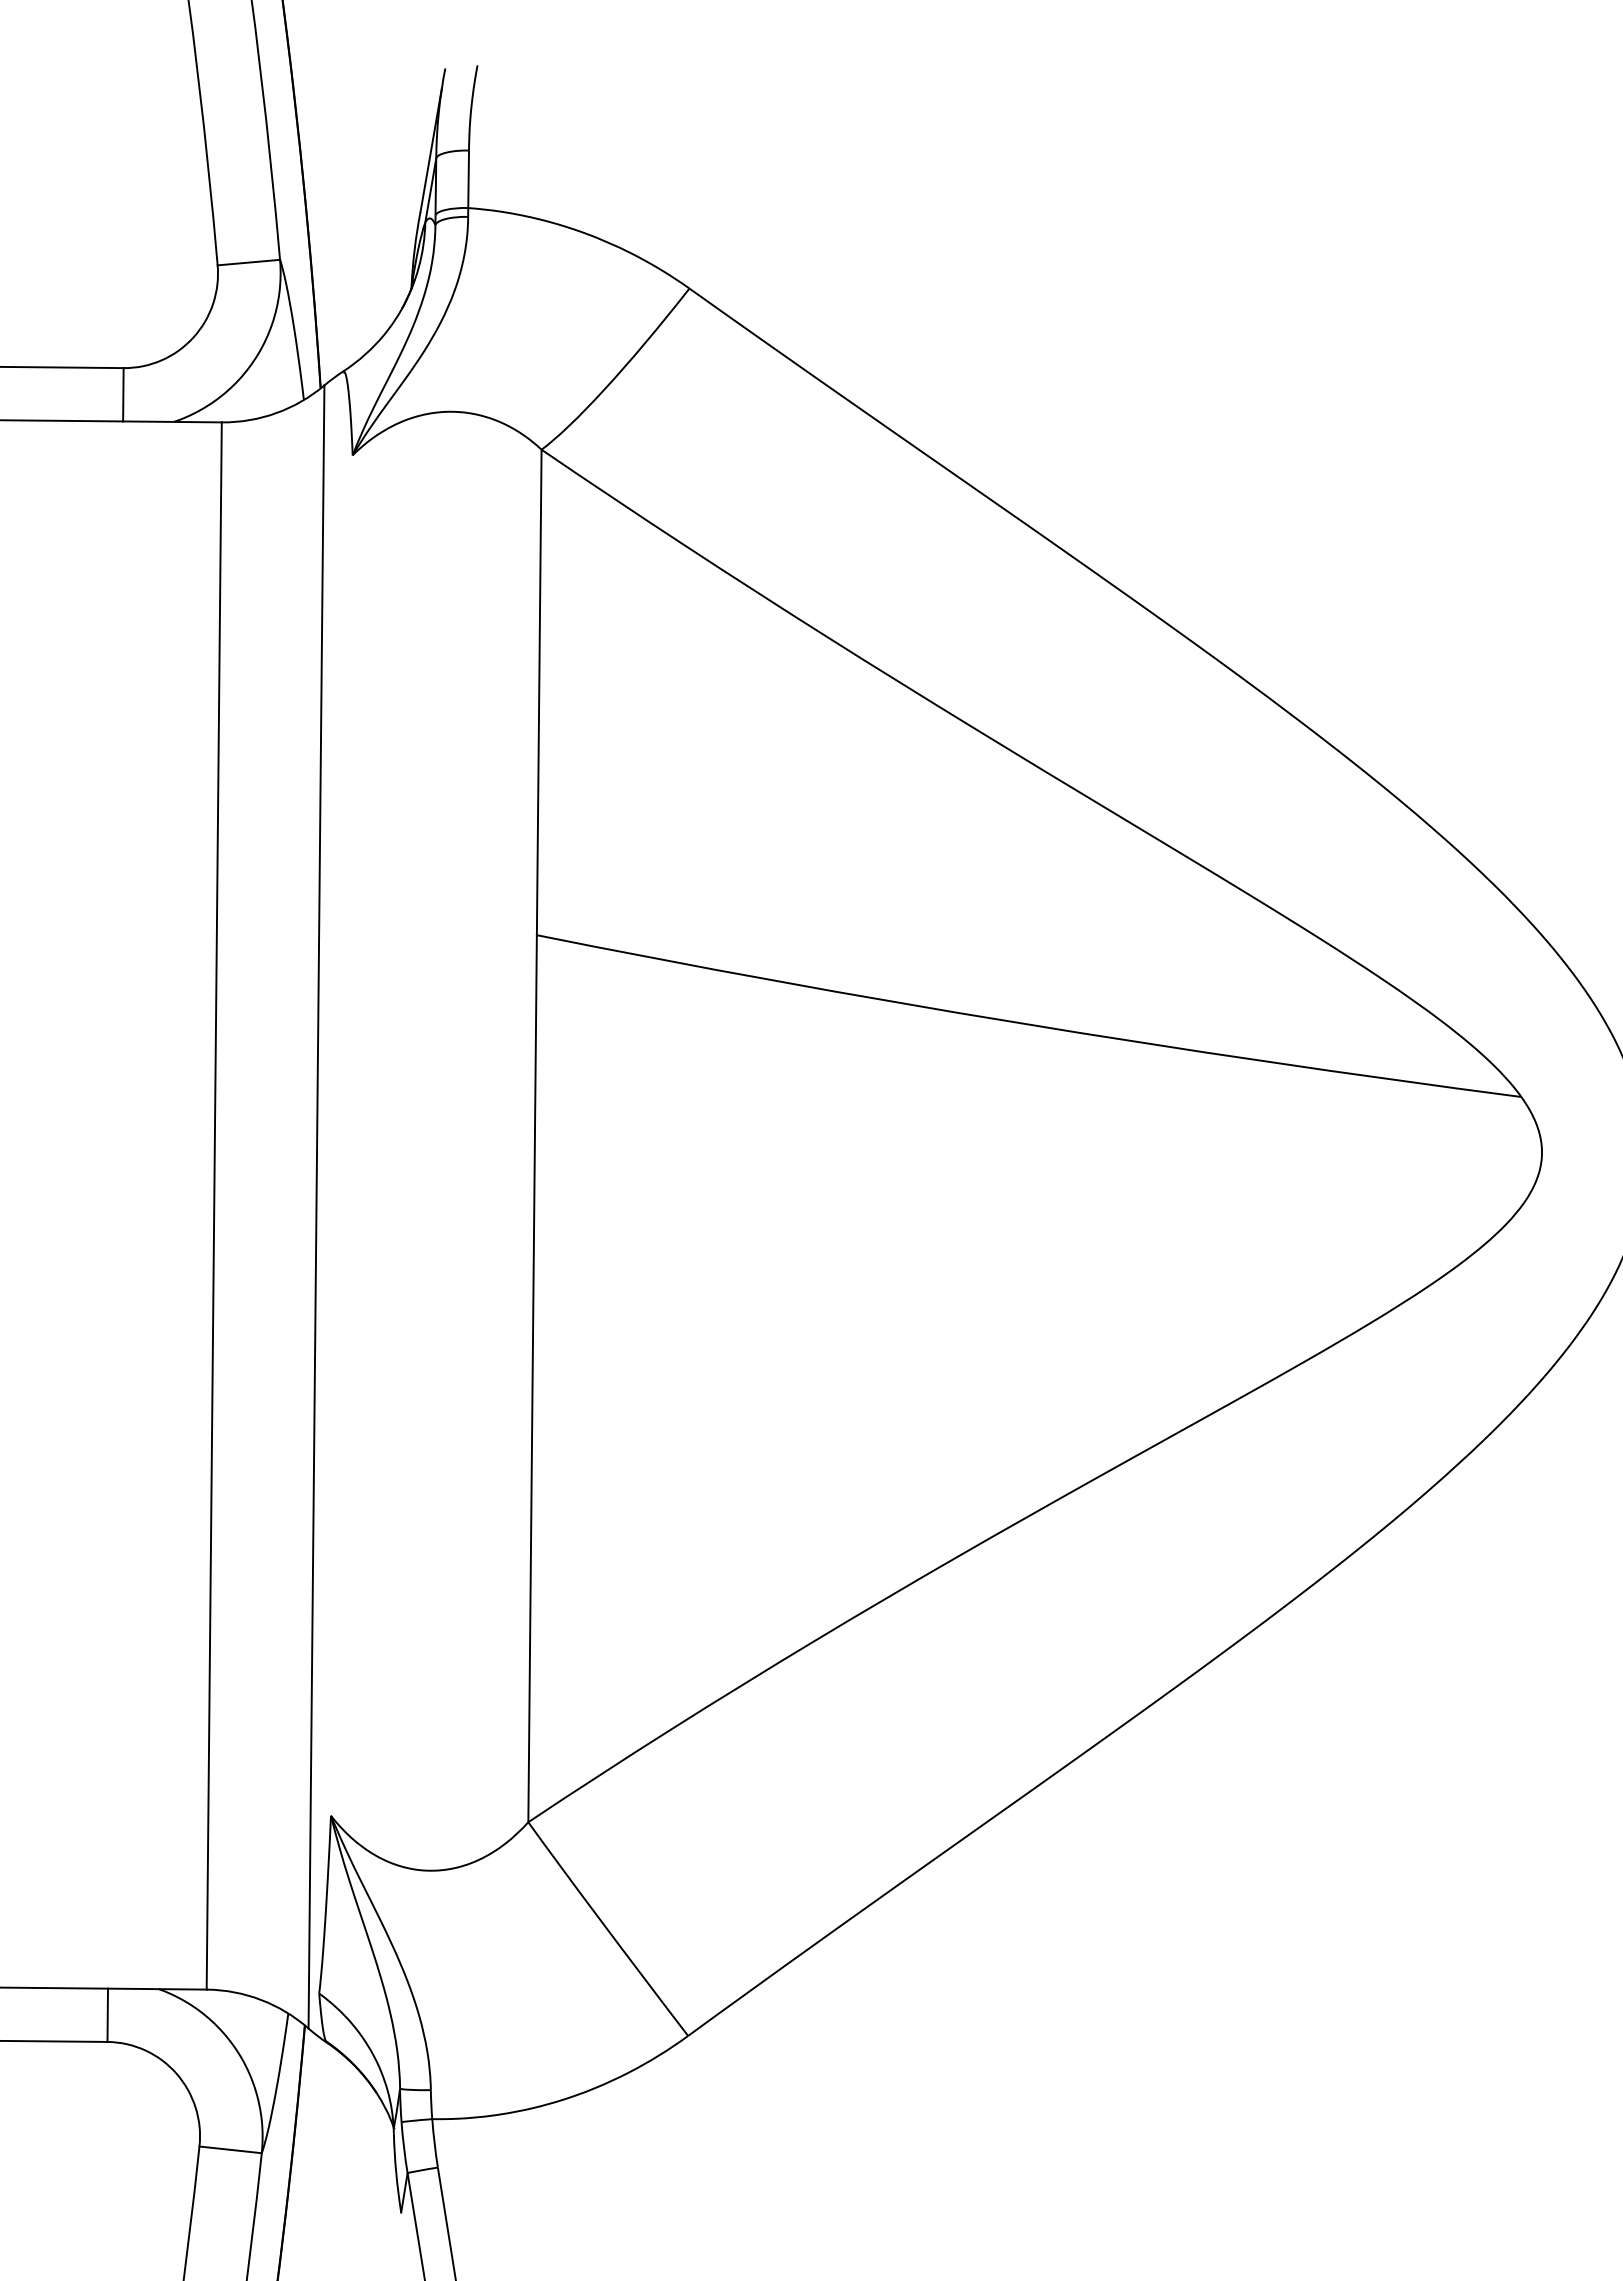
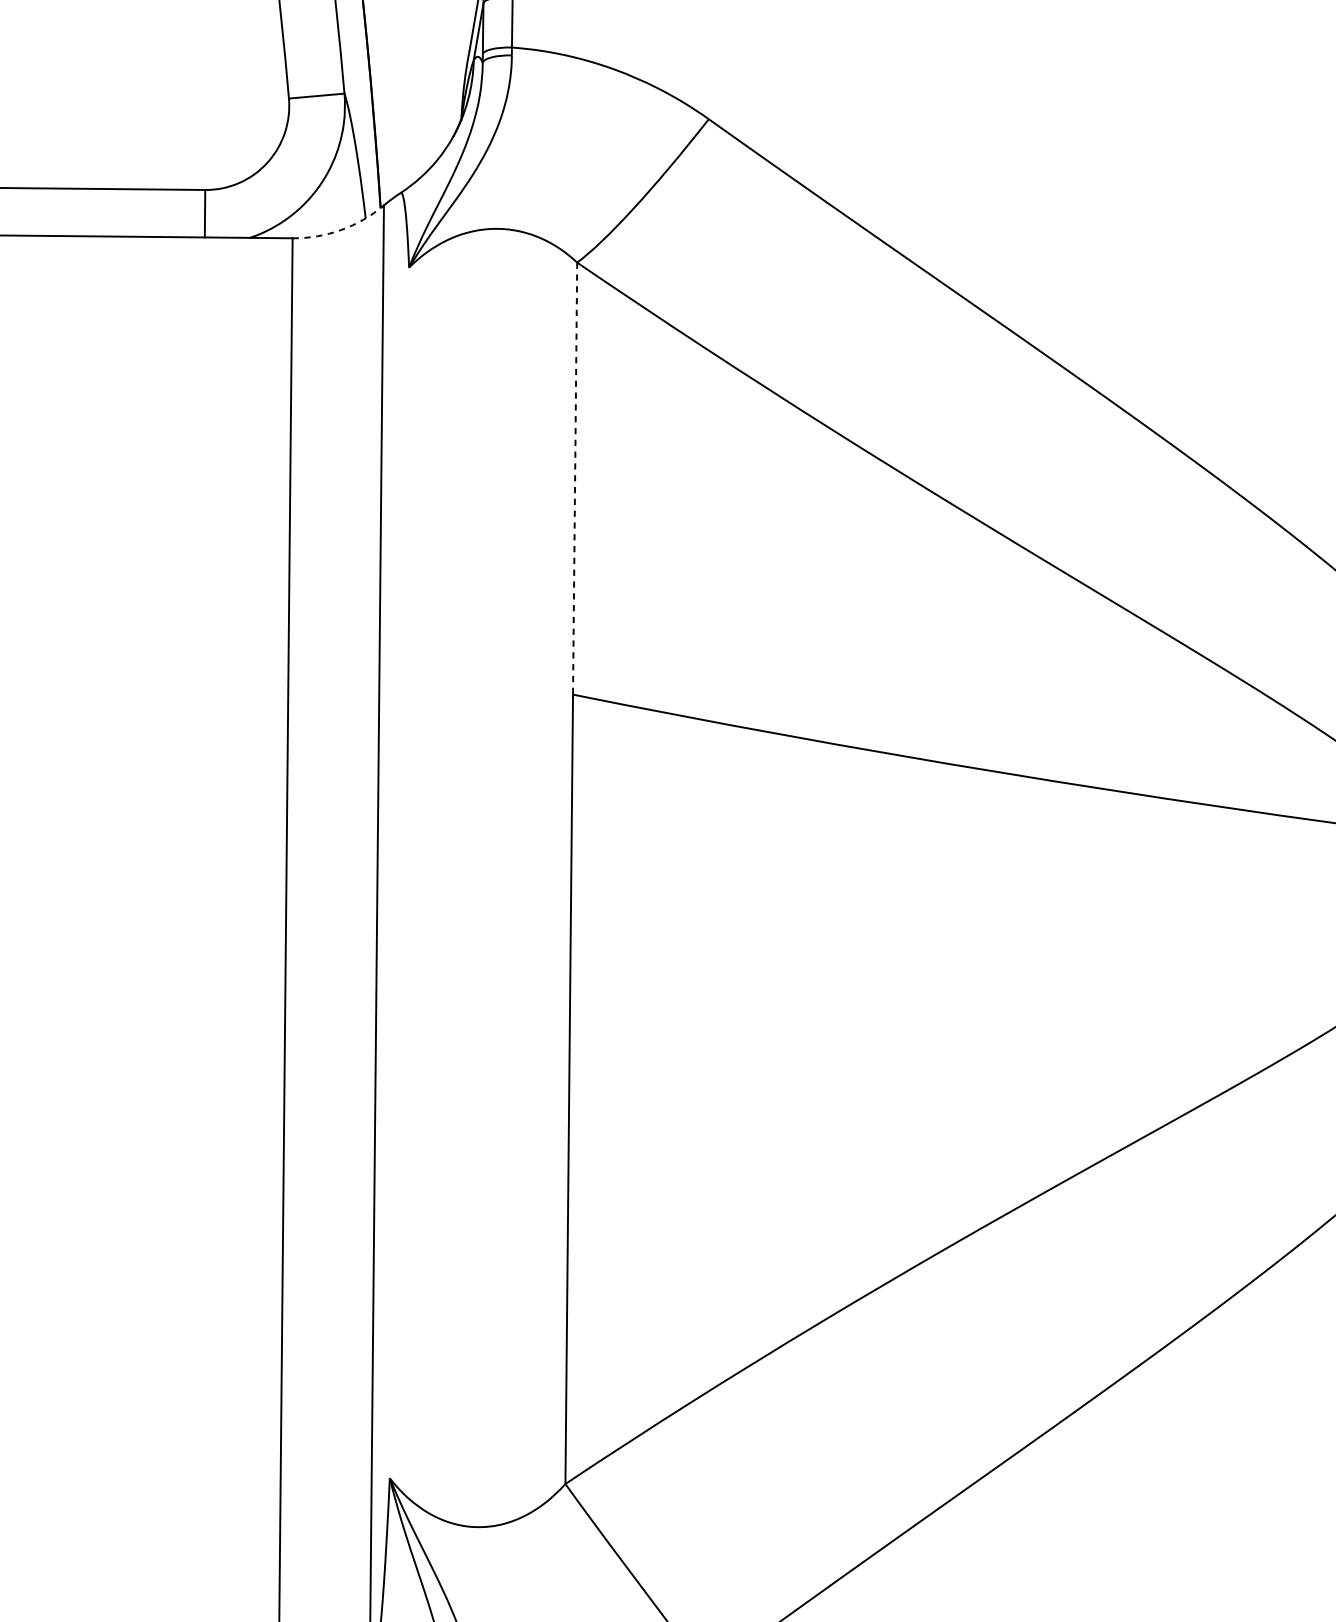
arc: (276, 413) -> (341, 230), solid -> dashed
line: (539, 692) -> (575, 478), solid -> dashed

